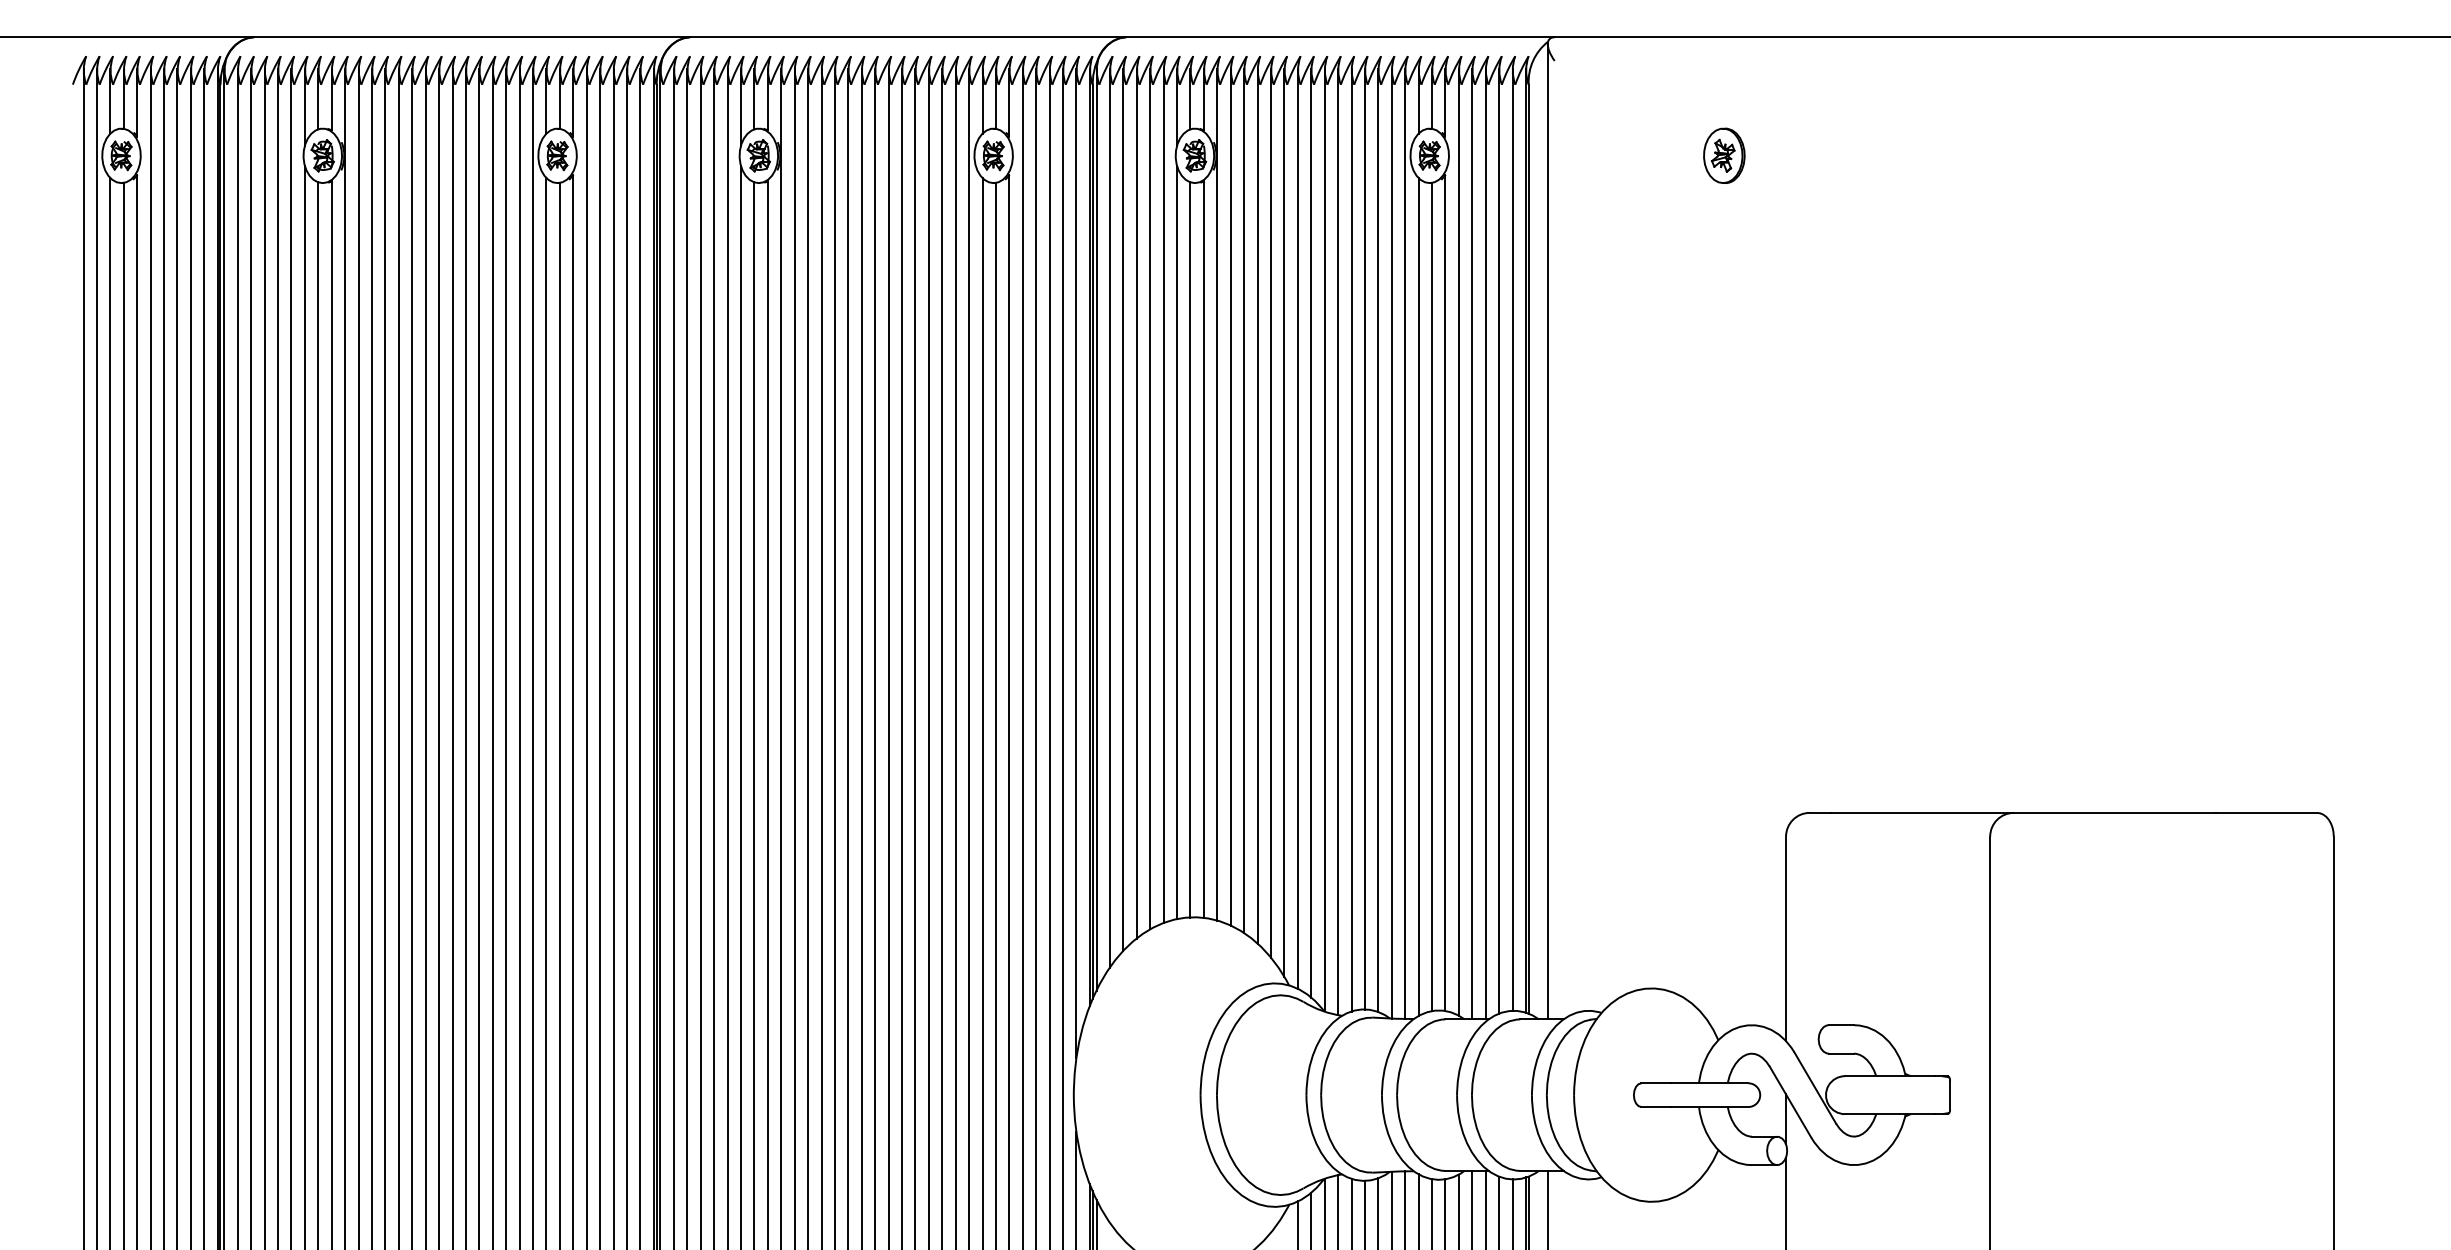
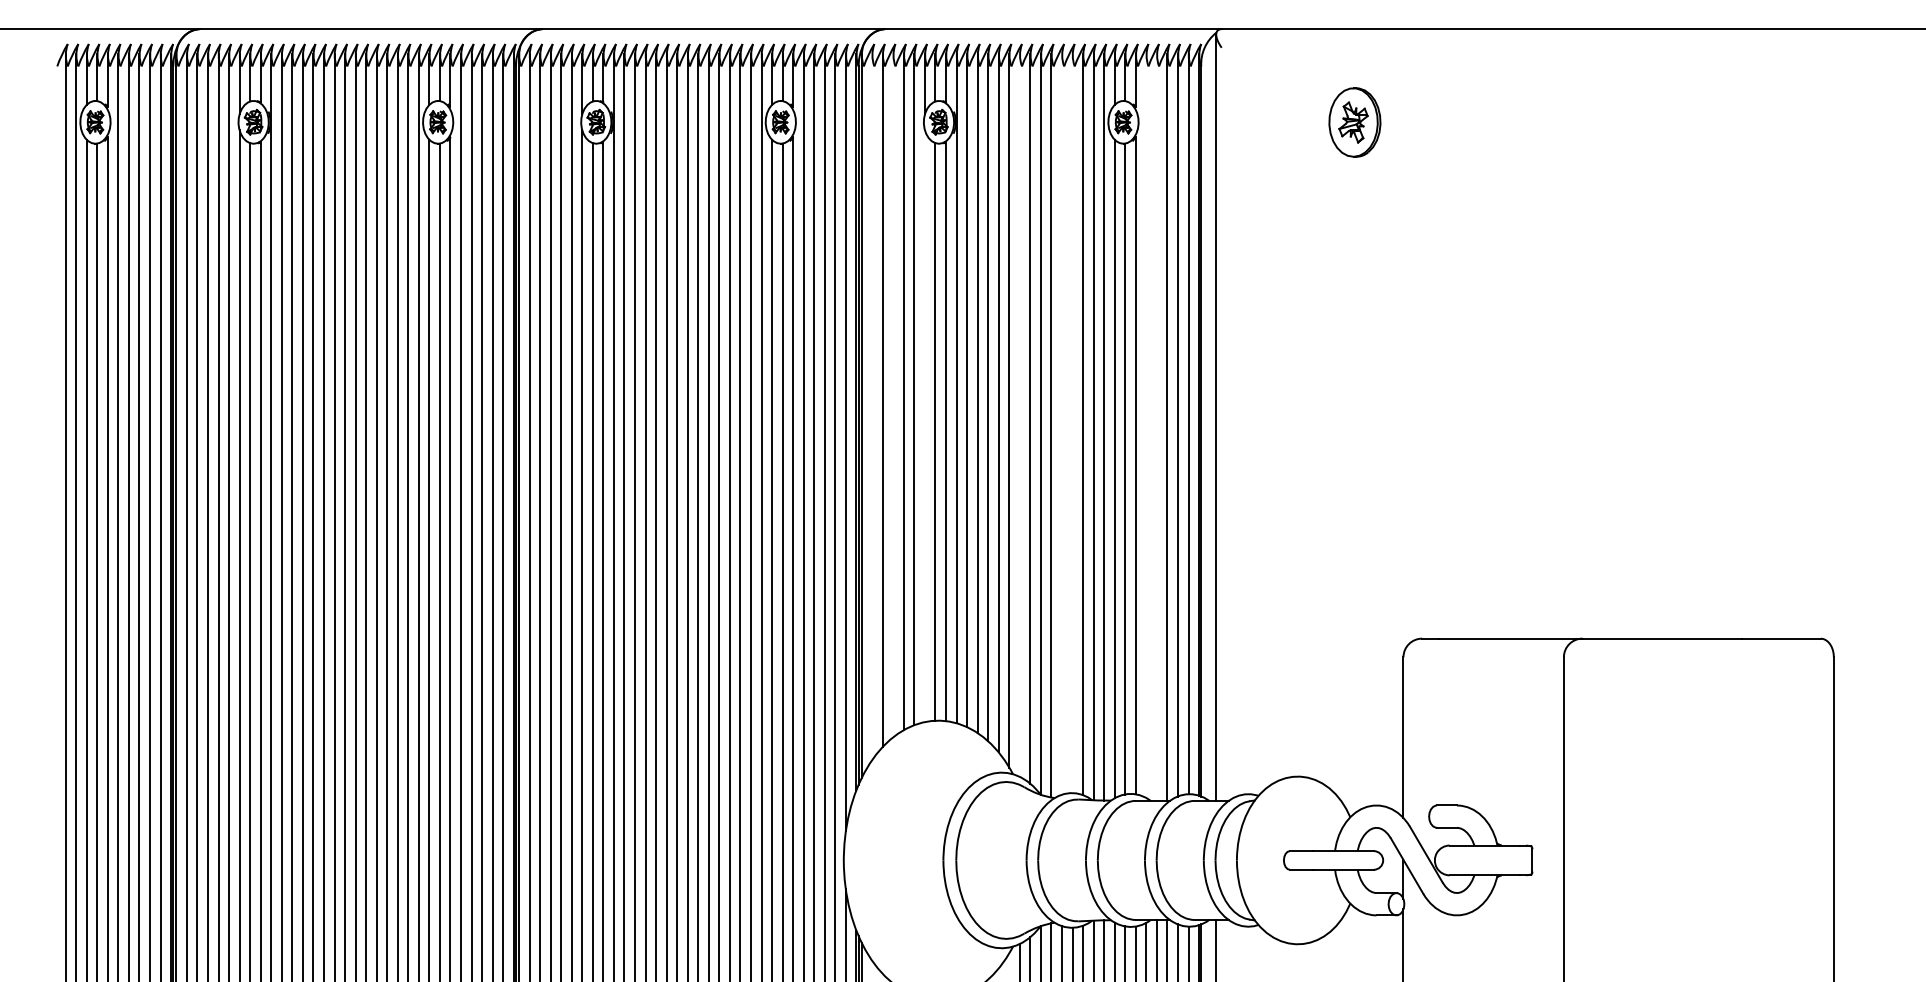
part: (1724, 155) -> (1355, 122), size x1.6
line: (1136, 503) -> (893, 395), removed
line: (1109, 518) -> (871, 407), removed
line: (1297, 528) -> (1019, 415), removed
line: (1364, 539) -> (1072, 423), removed
line: (1351, 540) -> (1062, 424), removed
line: (1177, 542) -> (925, 426), removed
line: (1458, 542) -> (1146, 426), removed
line: (1472, 544) -> (1157, 427), removed

